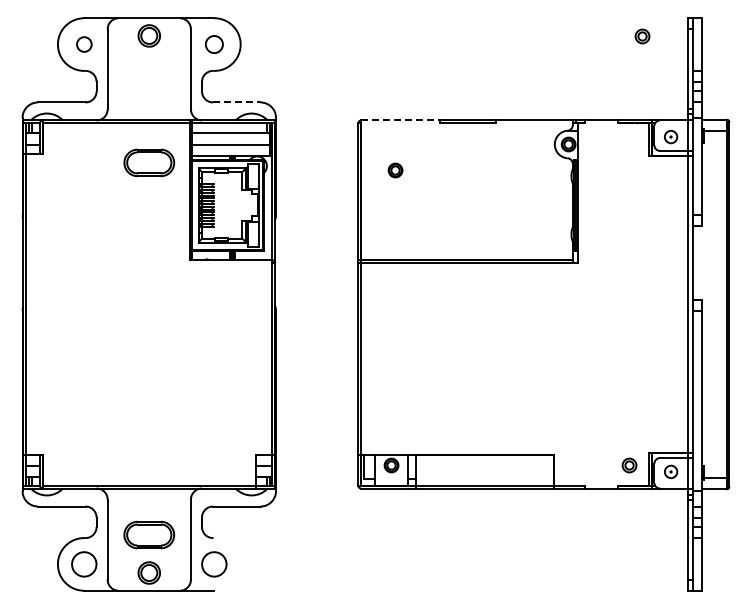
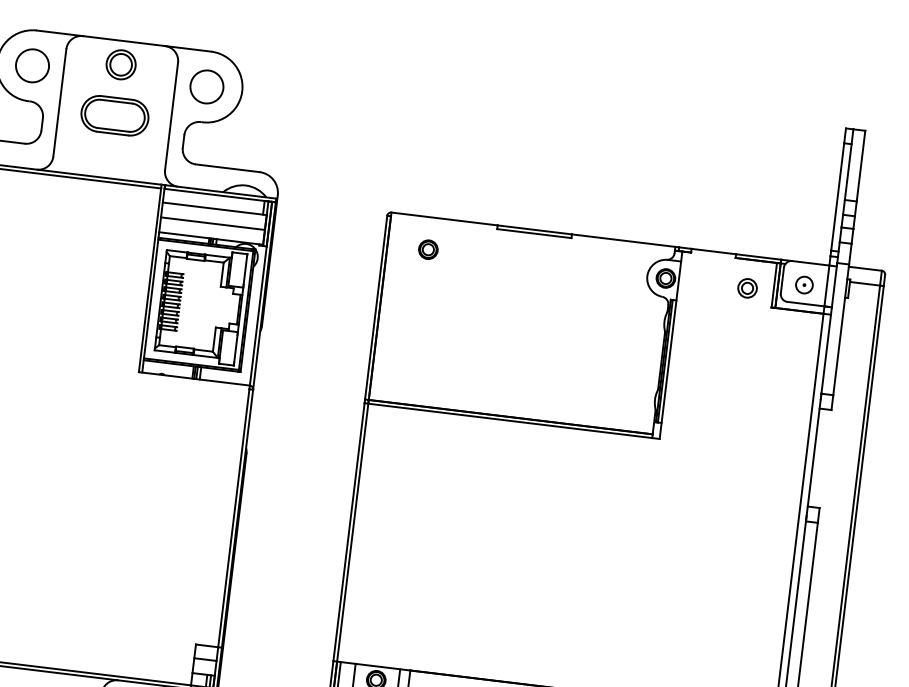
part: (642, 36) -> (747, 288), moved
circle: (84, 44) -> (32, 65), size x1.67
circle: (214, 44) -> (207, 86), size x1.43
line: (236, 102) -> (227, 168), dashed -> solid
line: (400, 120) -> (444, 218), dashed -> solid
part: (149, 162) -> (115, 115), moved
part: (395, 170) -> (428, 249), moved

